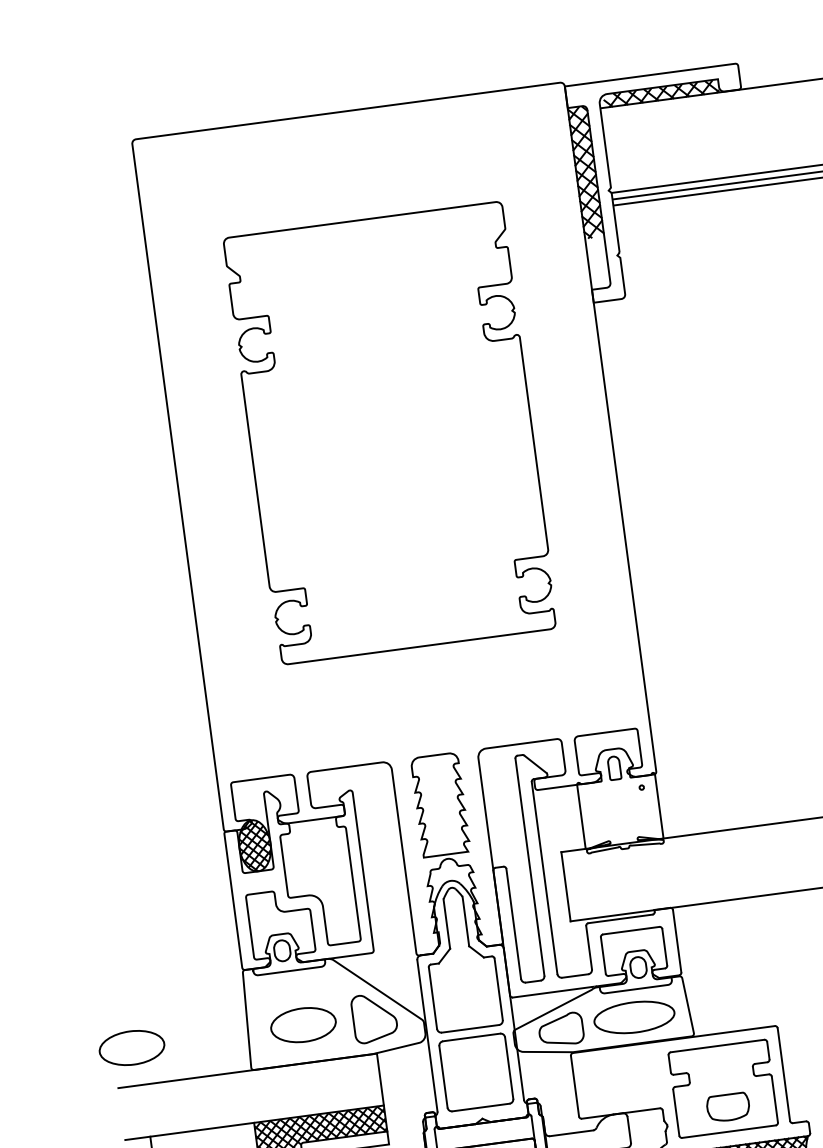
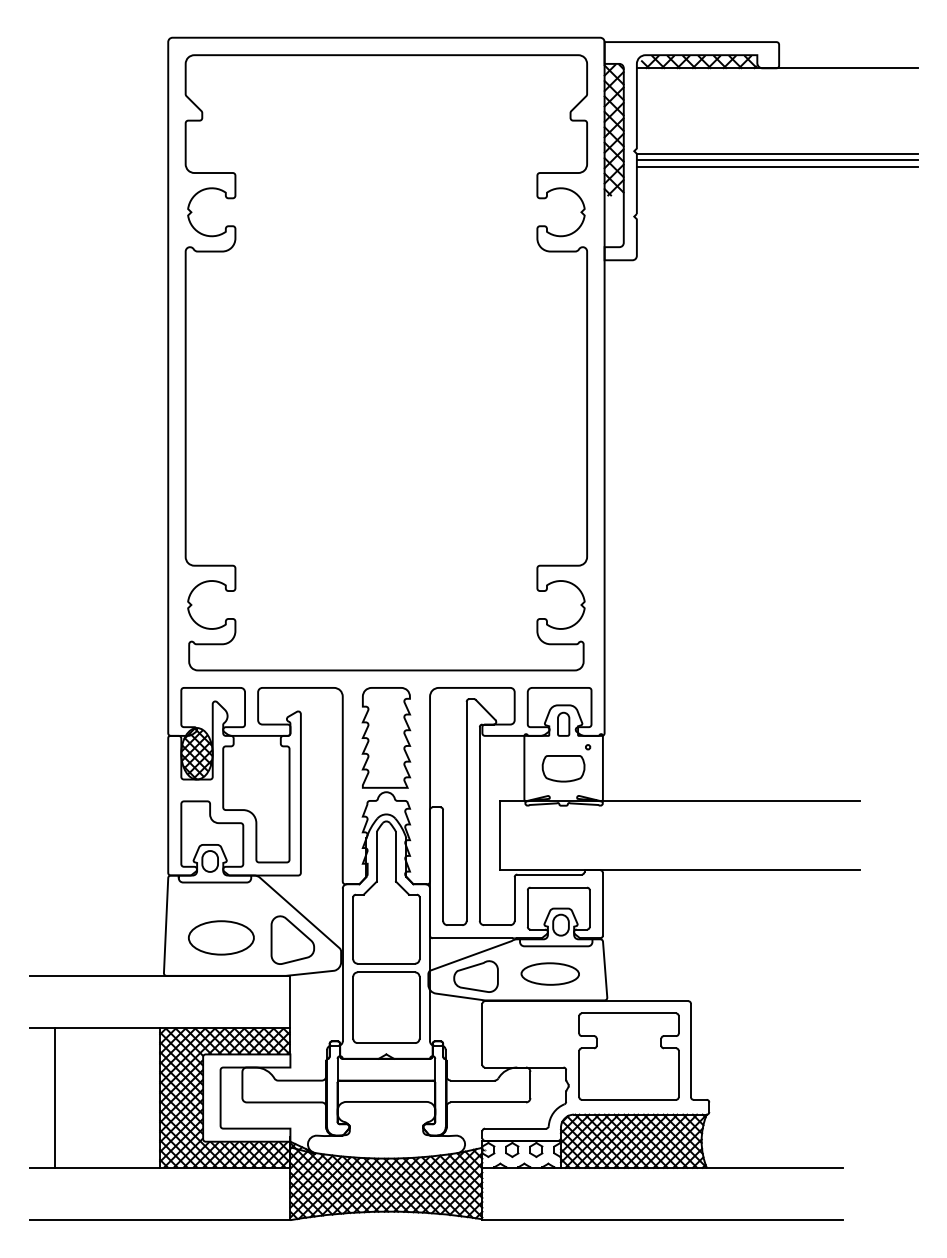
part: (390, 433) -> (385, 362), size x1.43
part: (633, 1016) -> (549, 973), size x0.71
part: (132, 1047) -> (48, 937), removed
part: (728, 1107) -> (563, 768), moved

